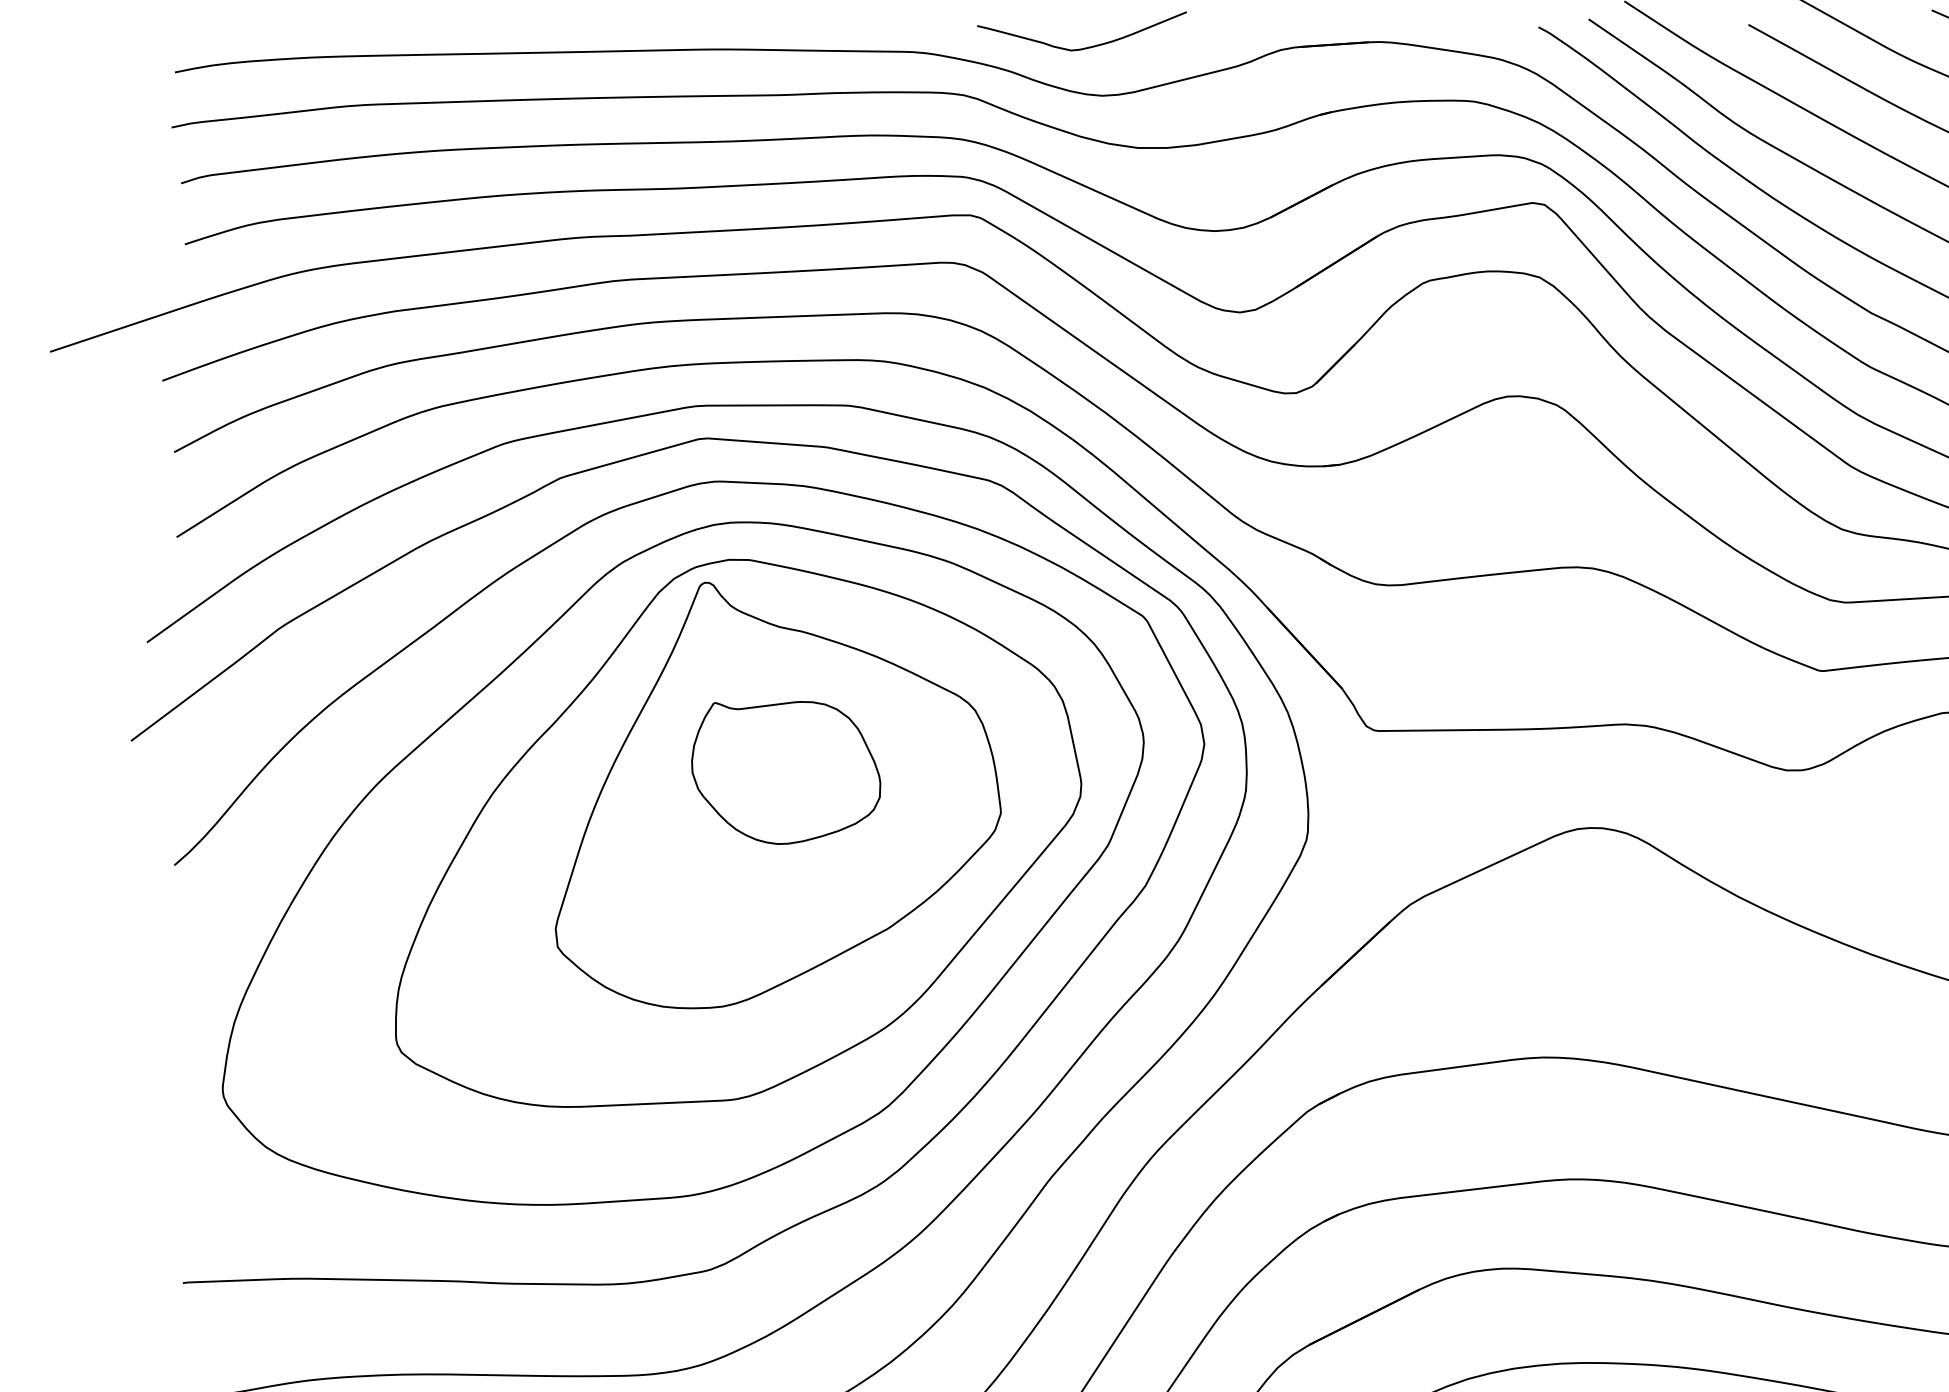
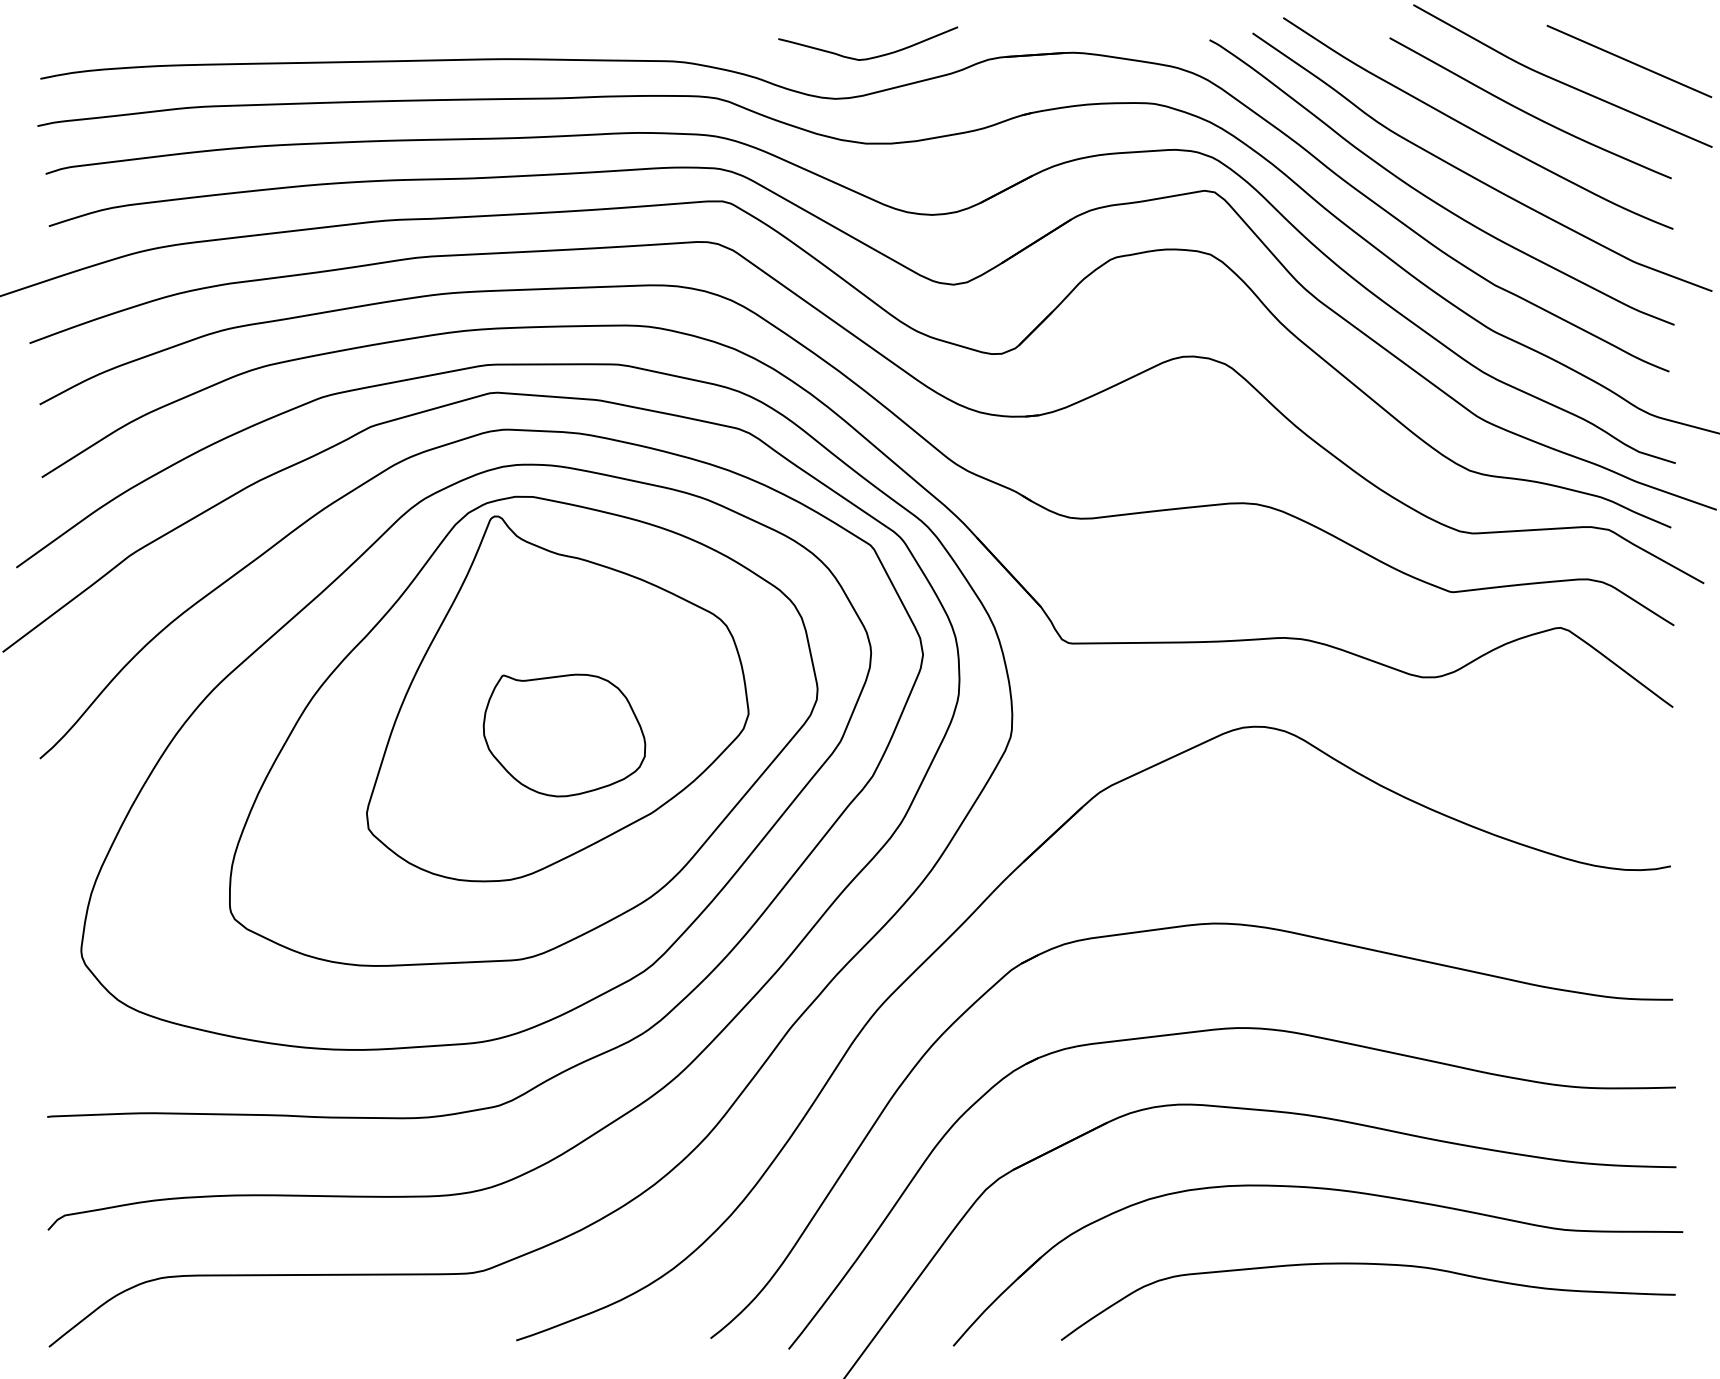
curve: (1088, 46) -> (873, 56), moved
part: (786, 772) -> (564, 735), moved

